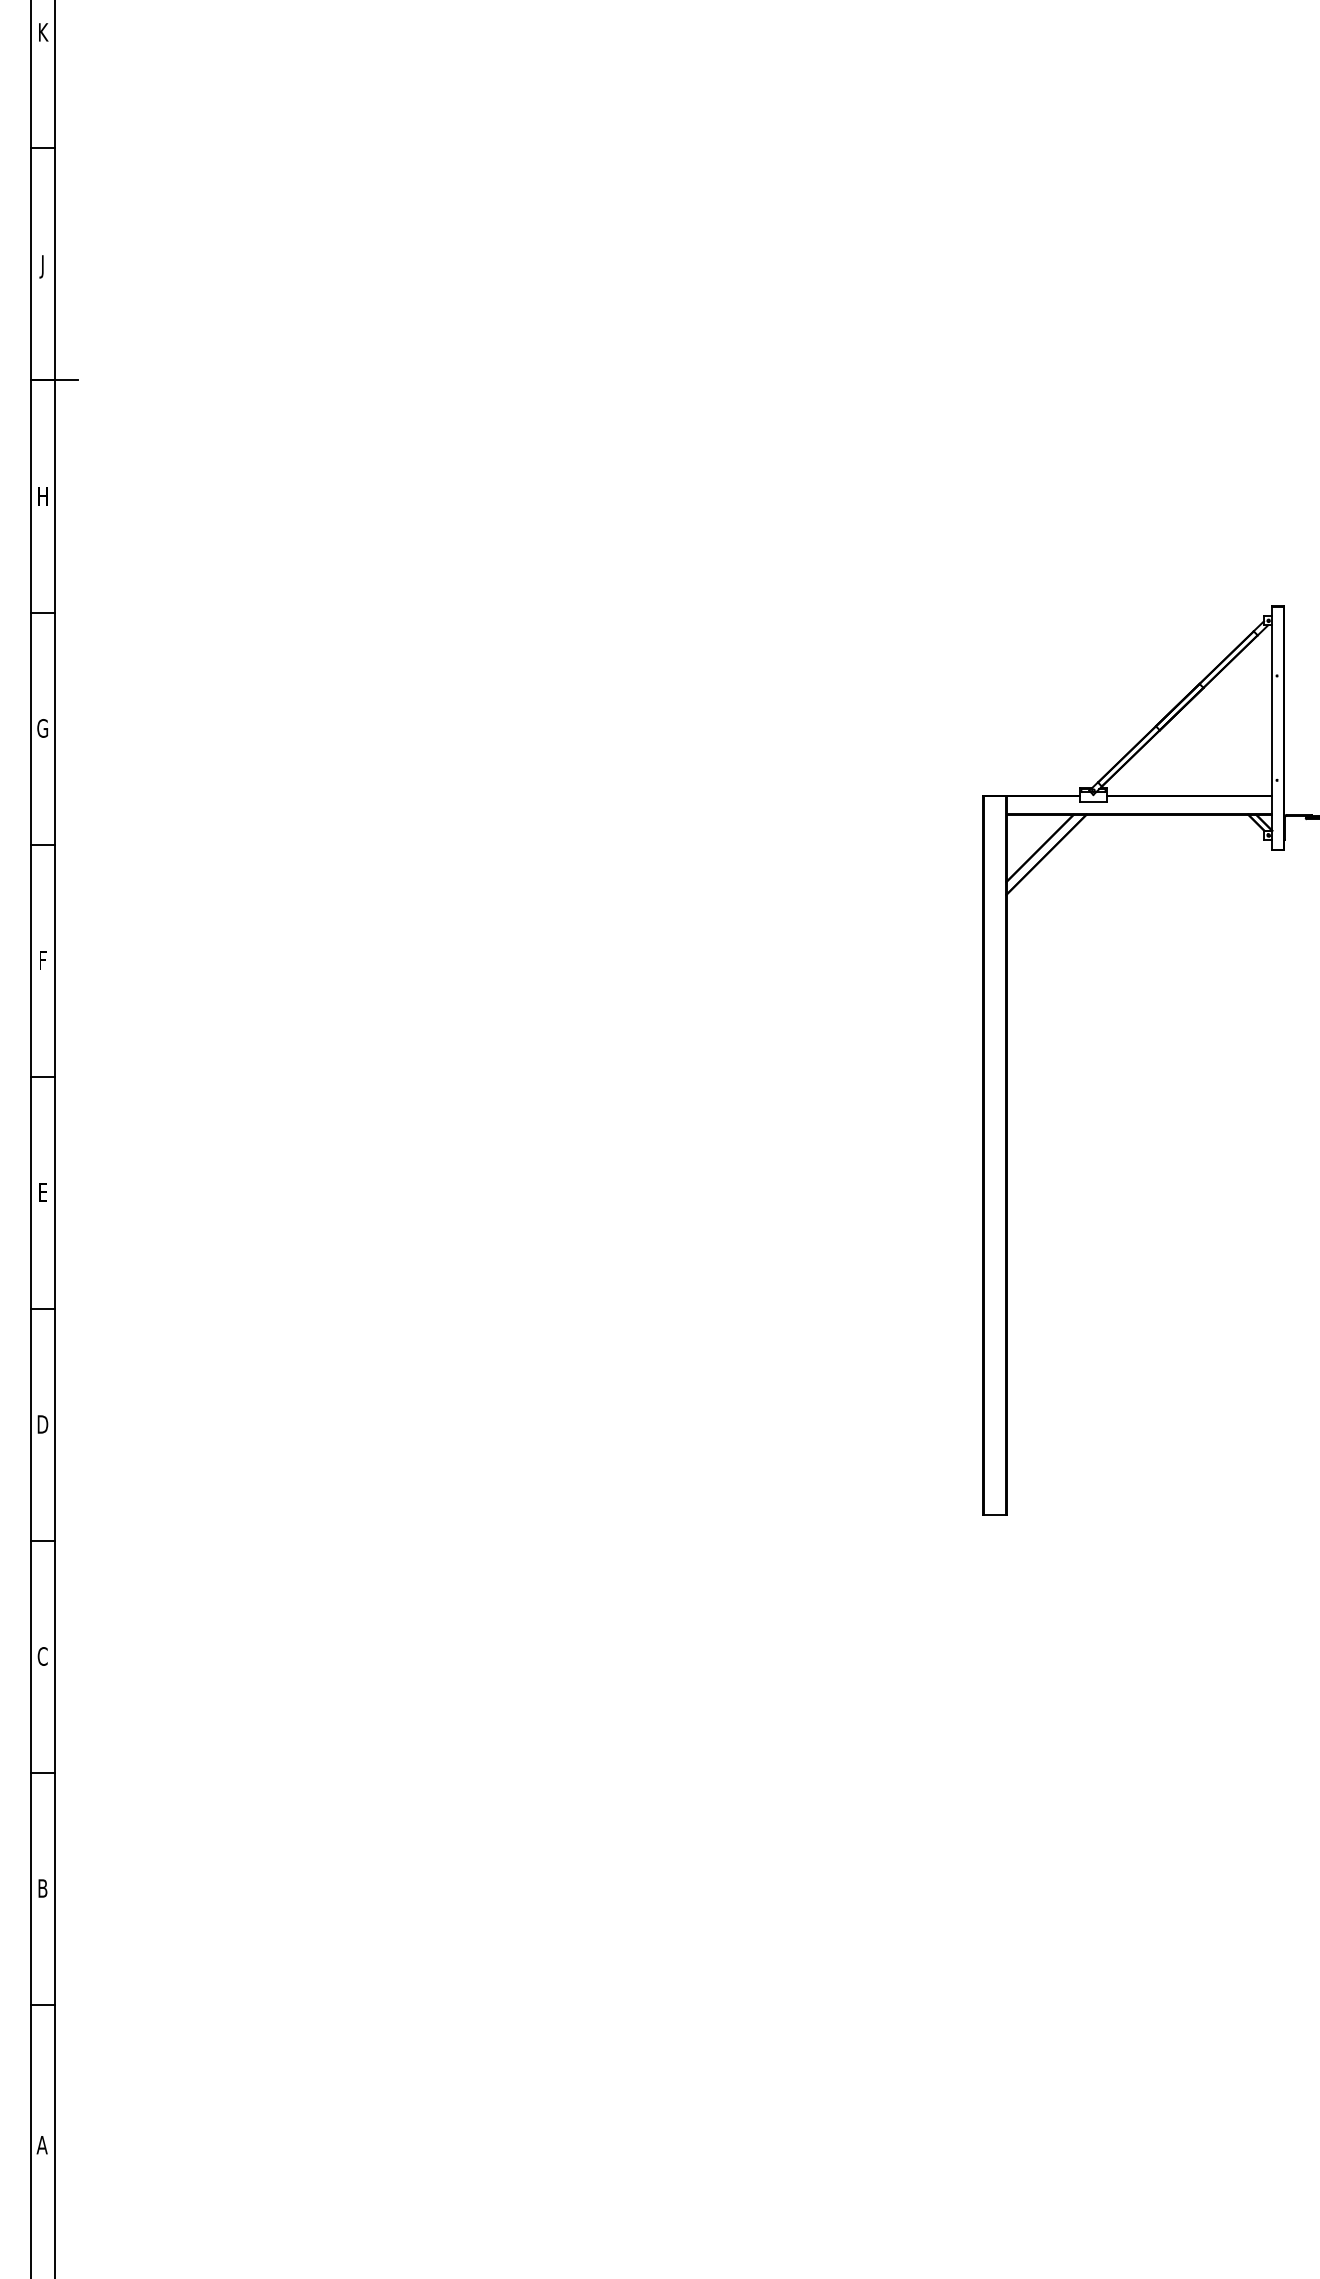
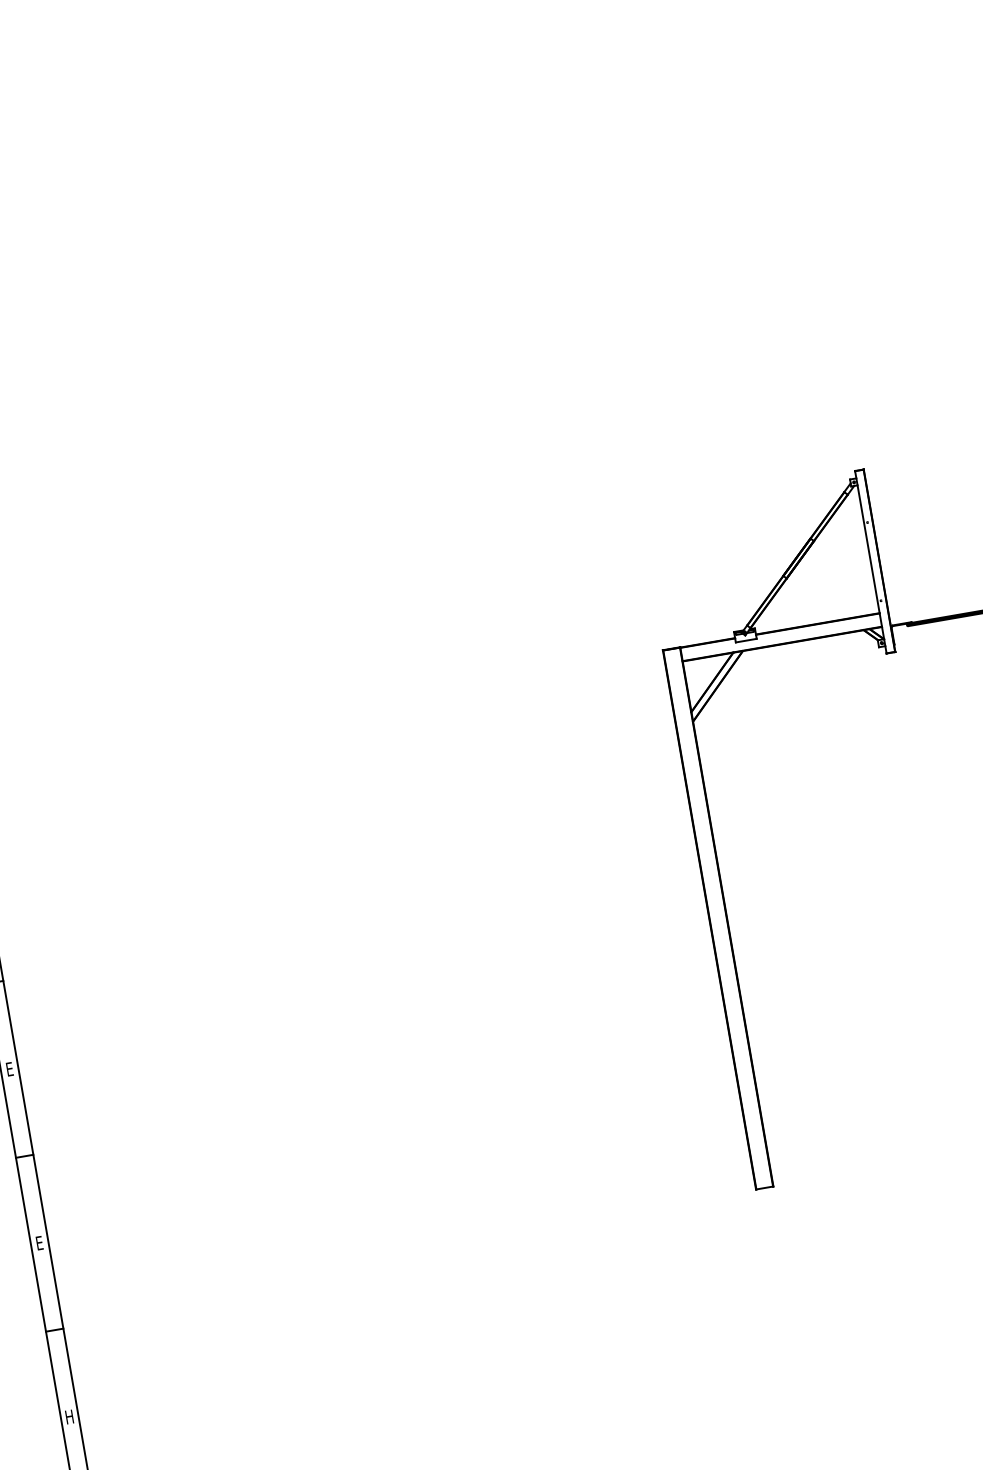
text: (42, 1424) -> (39, 1243), D -> E
text: (42, 1656) -> (69, 1417), C -> H

